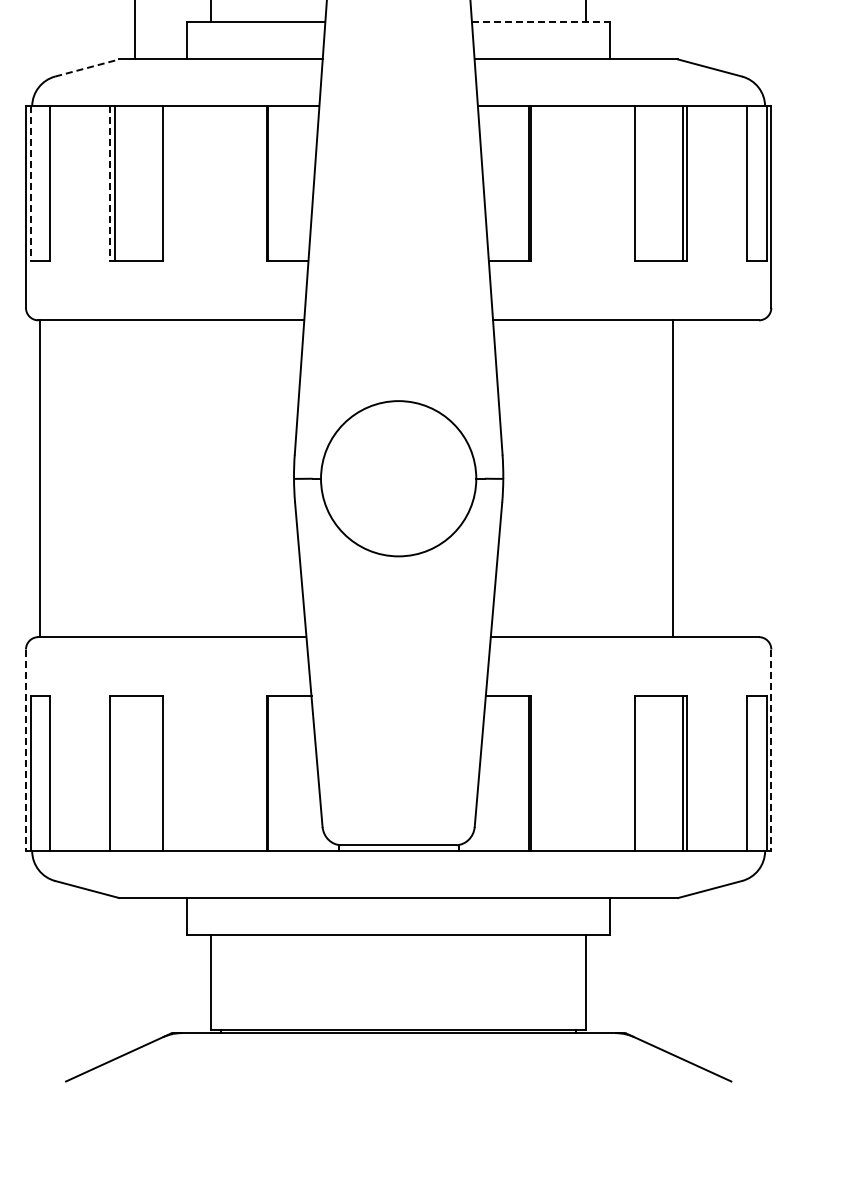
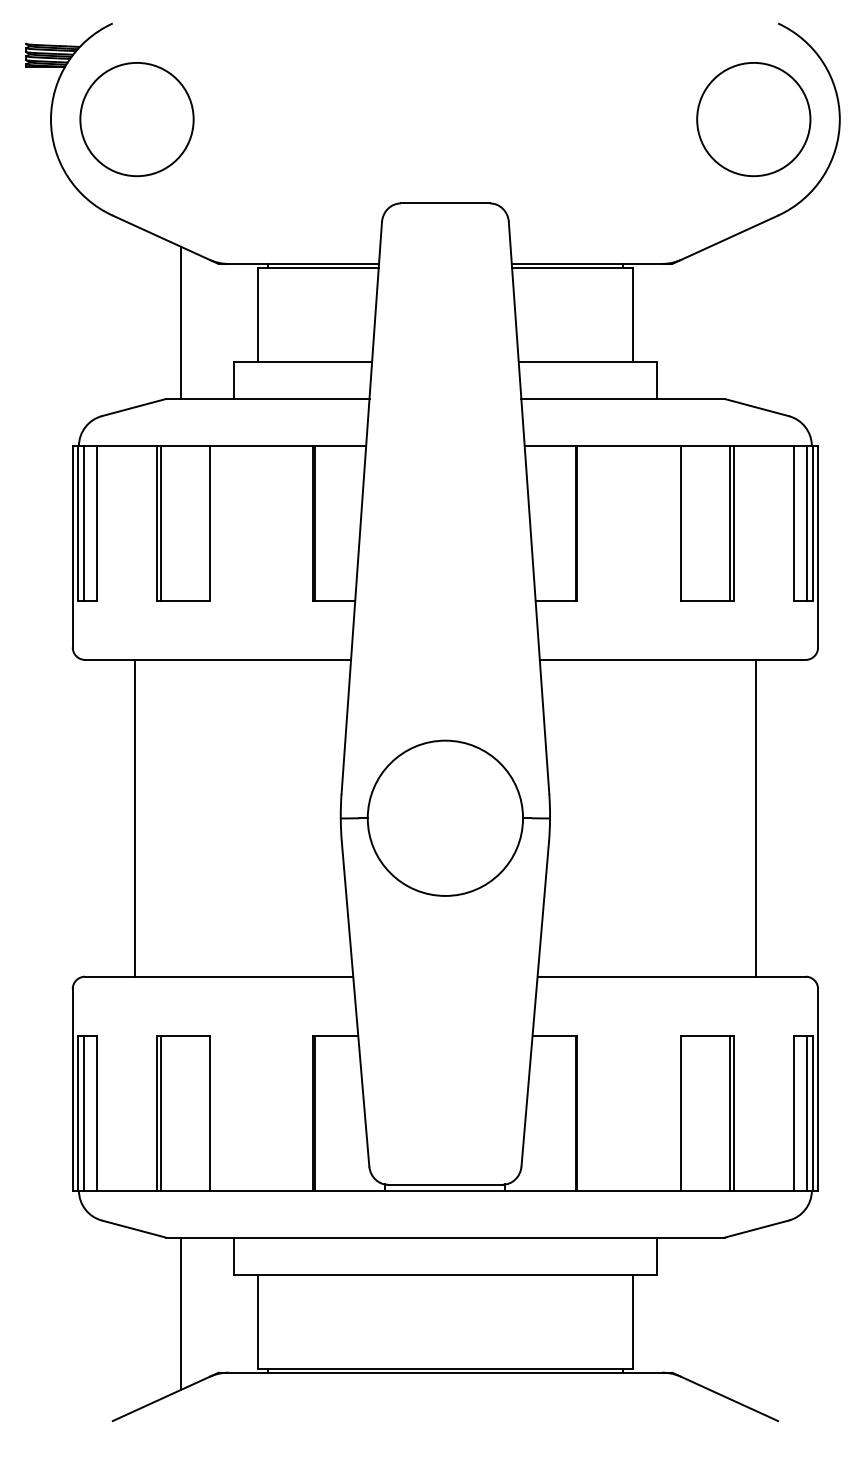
line: (540, 21) -> (587, 361), dashed -> solid
line: (87, 67) -> (134, 407), dashed -> solid
line: (36, 182) -> (83, 522), added
line: (760, 182) -> (807, 522), added
line: (30, 183) -> (77, 523), dashed -> solid
line: (109, 183) -> (156, 523), dashed -> solid
line: (39, 477) -> (134, 817), moved
line: (672, 477) -> (755, 817), moved
line: (25, 750) -> (72, 1090), dashed -> solid
line: (771, 750) -> (818, 1090), dashed -> solid
line: (36, 773) -> (83, 1113), added
line: (114, 773) -> (161, 1113), added
line: (760, 773) -> (807, 1113), added
line: (134, 973) -> (181, 1313), added

